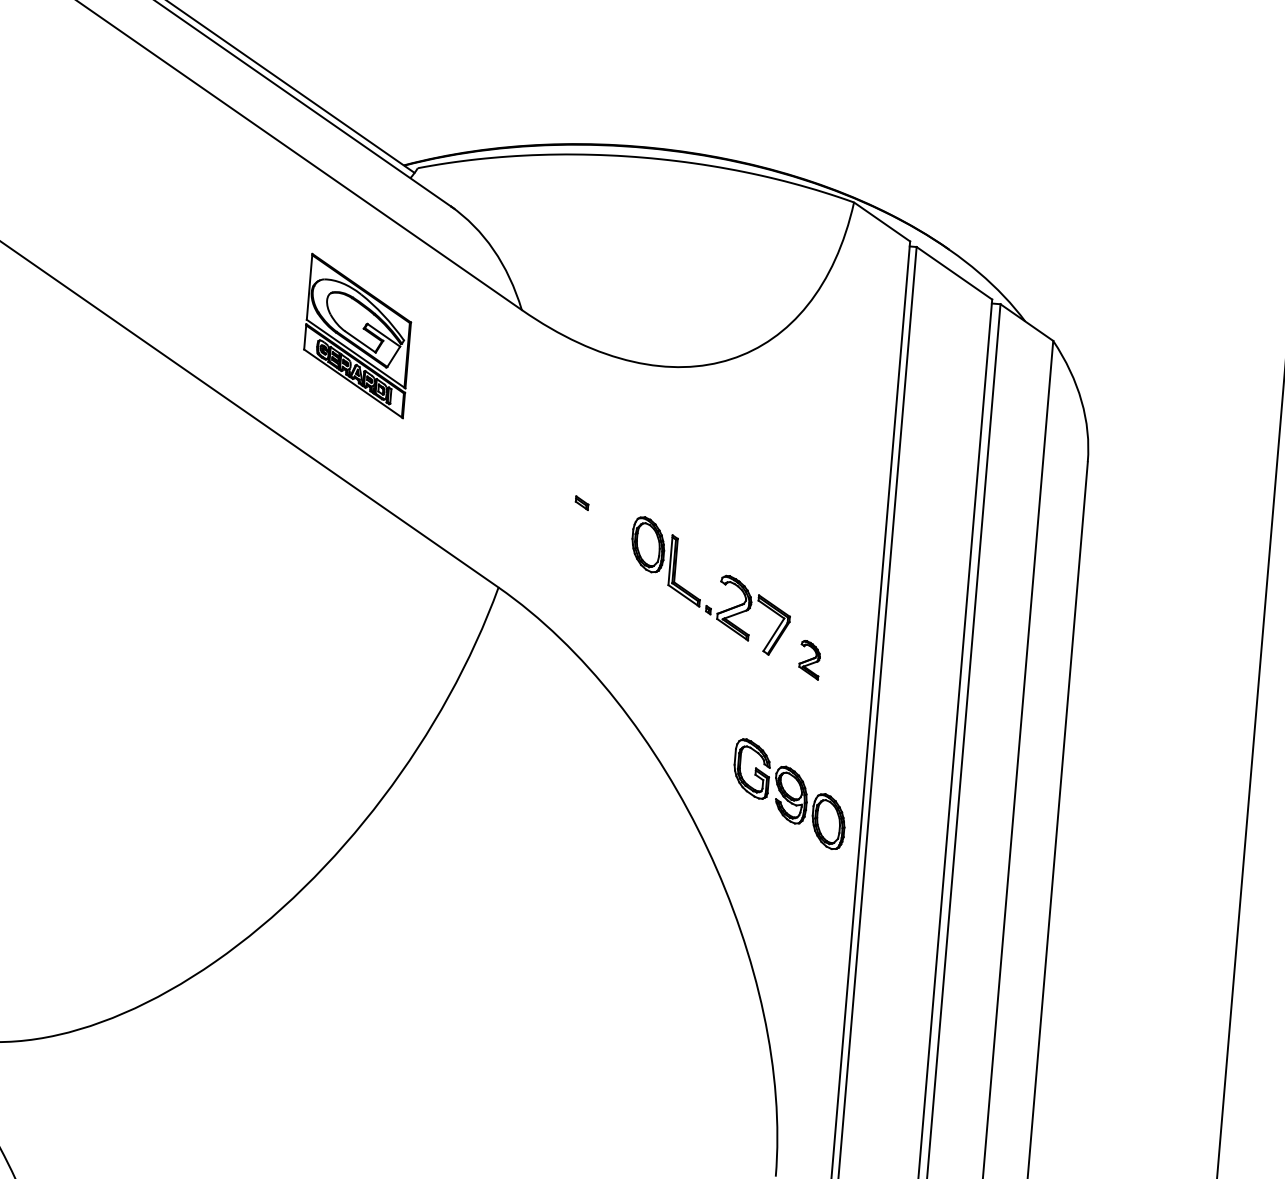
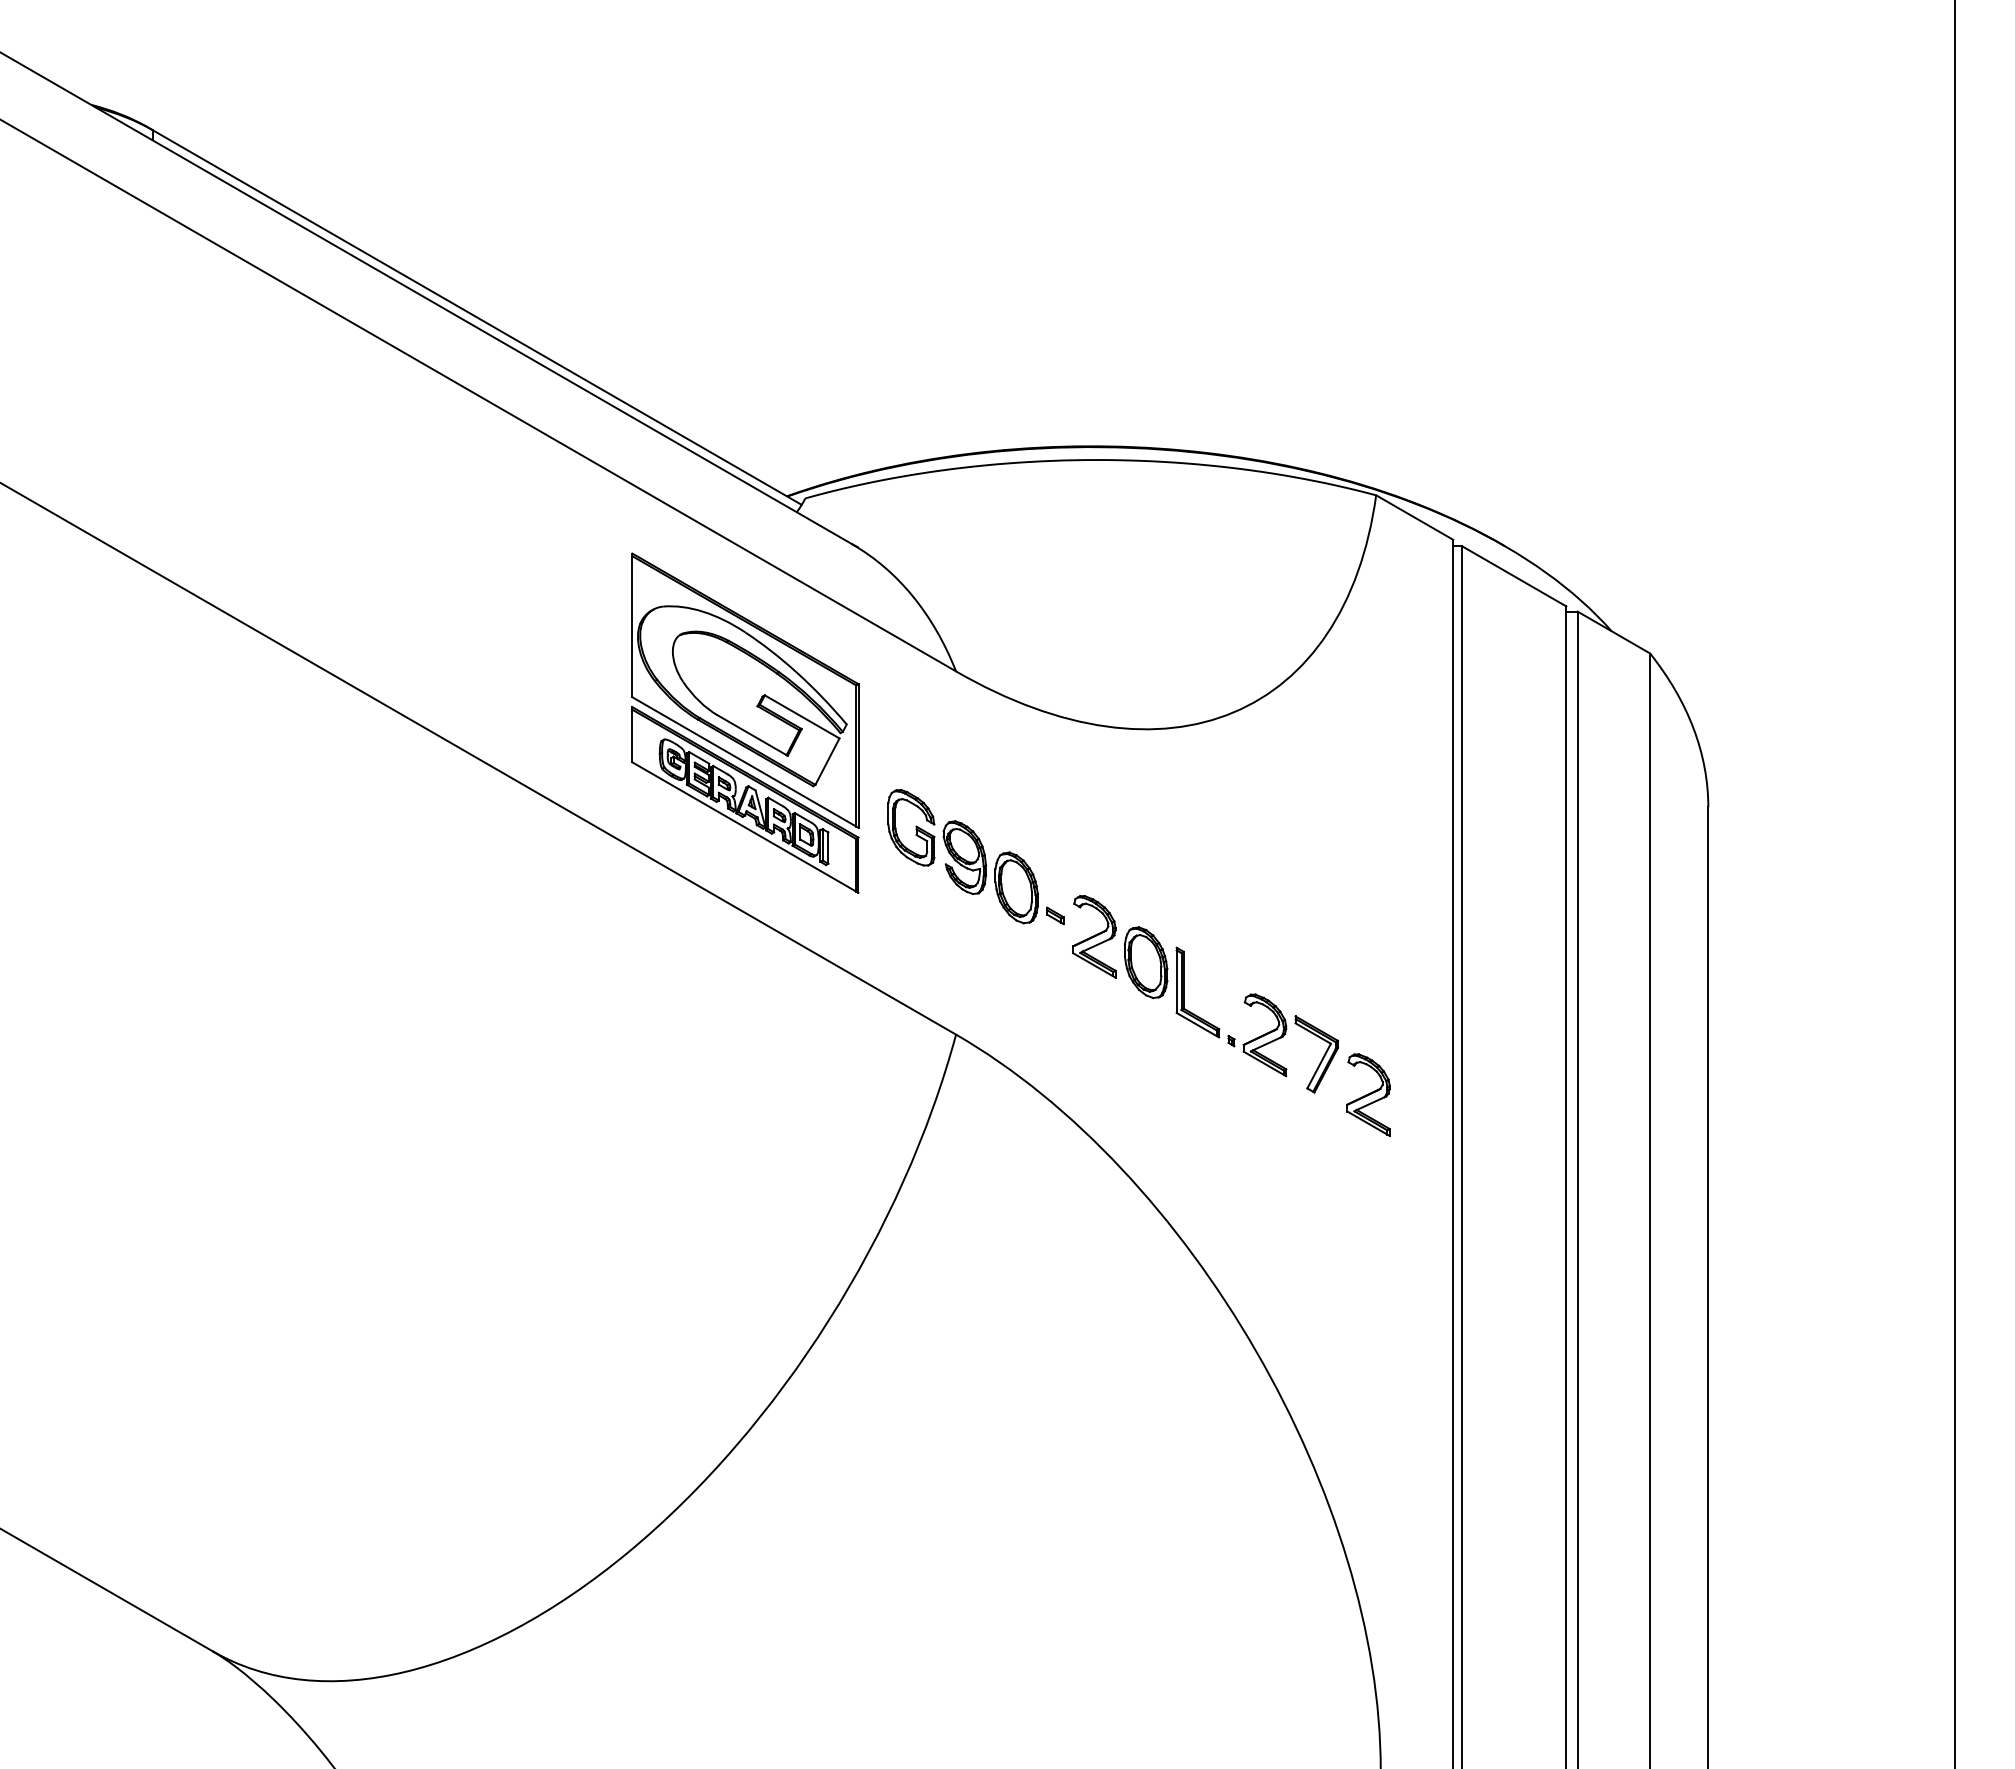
part: (357, 335) -> (745, 722), size x1.67
part: (610, 521) -> (1094, 936), added
part: (809, 659) -> (1368, 1094), size x1.67
part: (789, 794) -> (962, 856), moved

